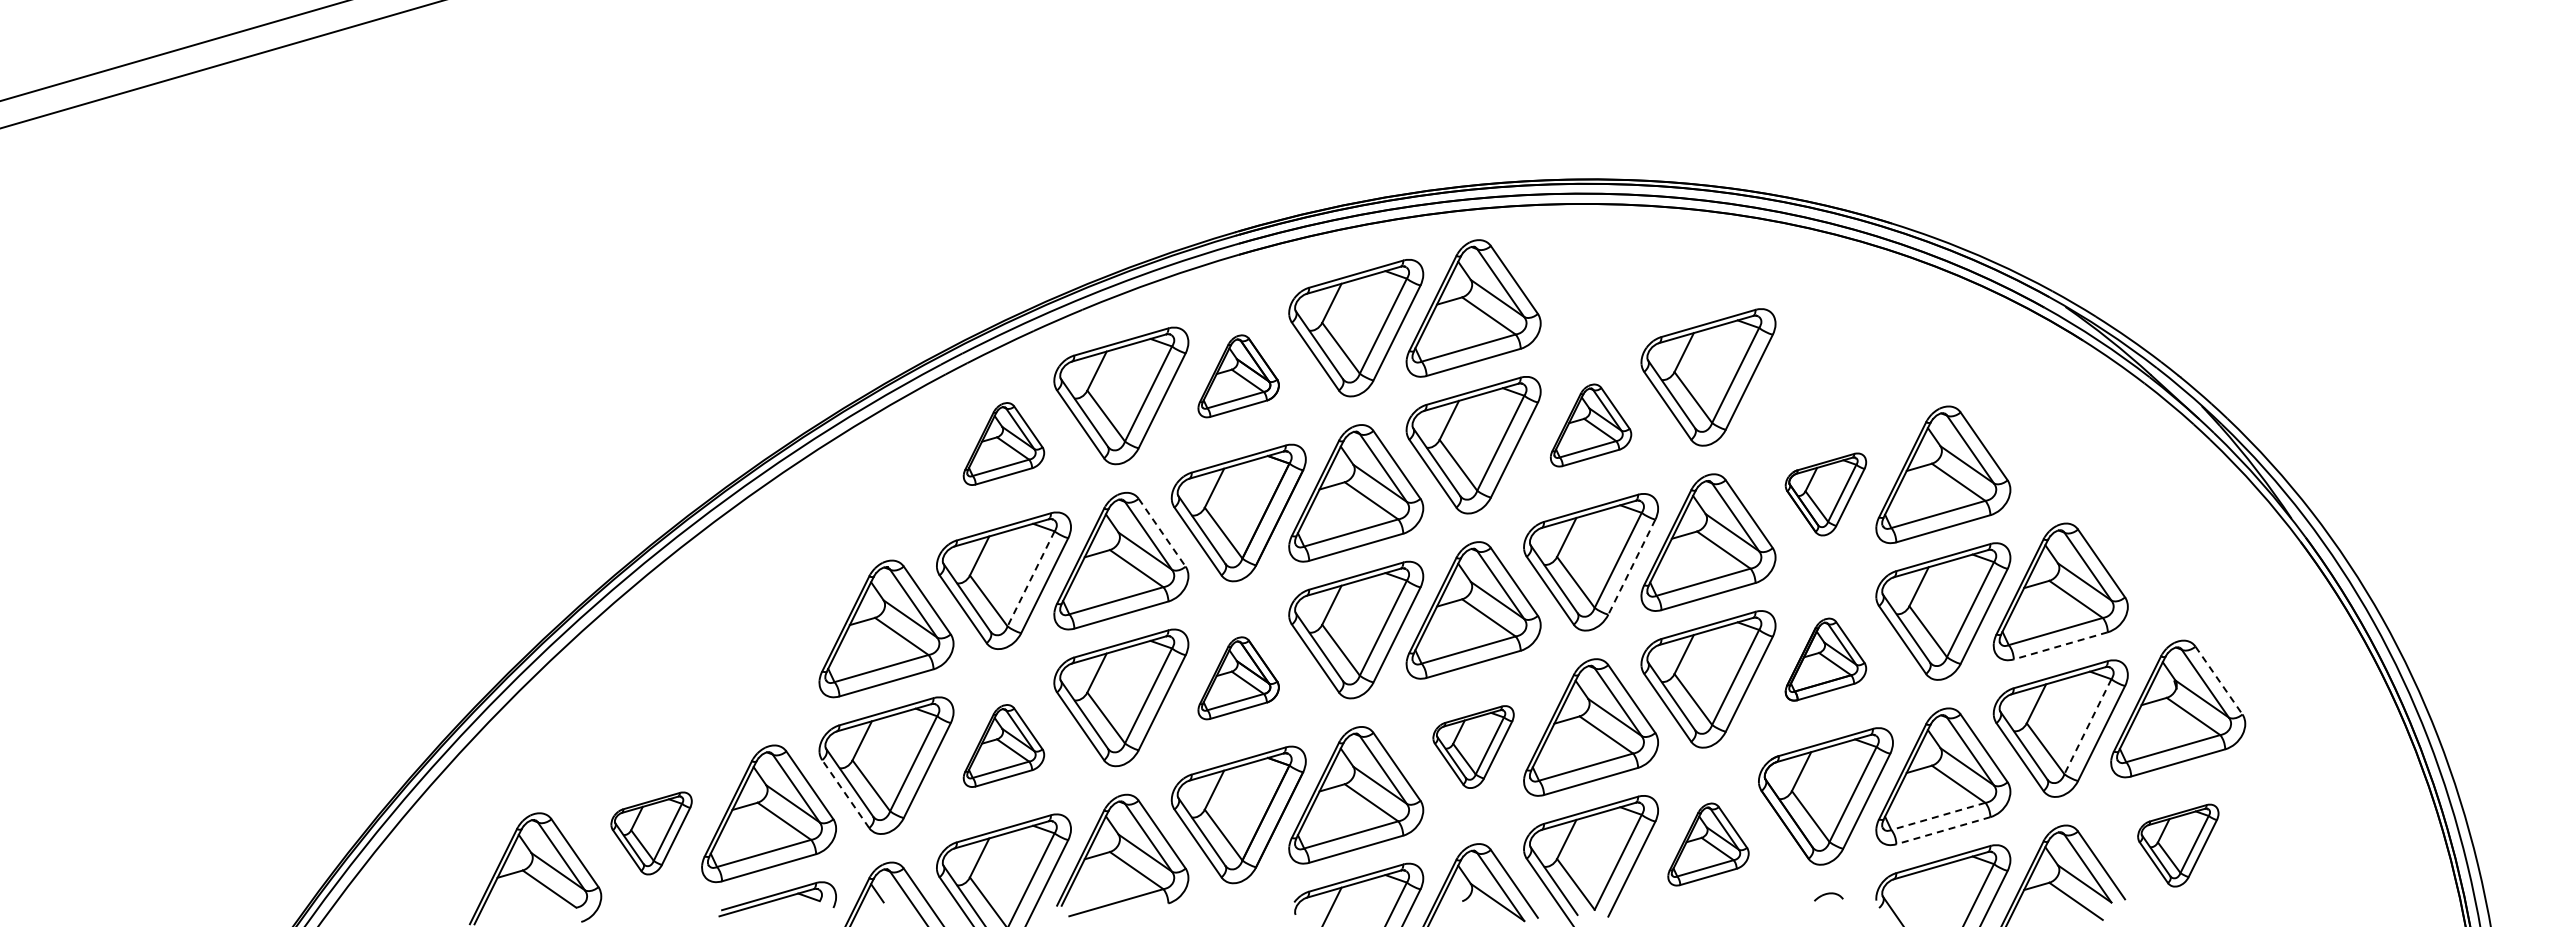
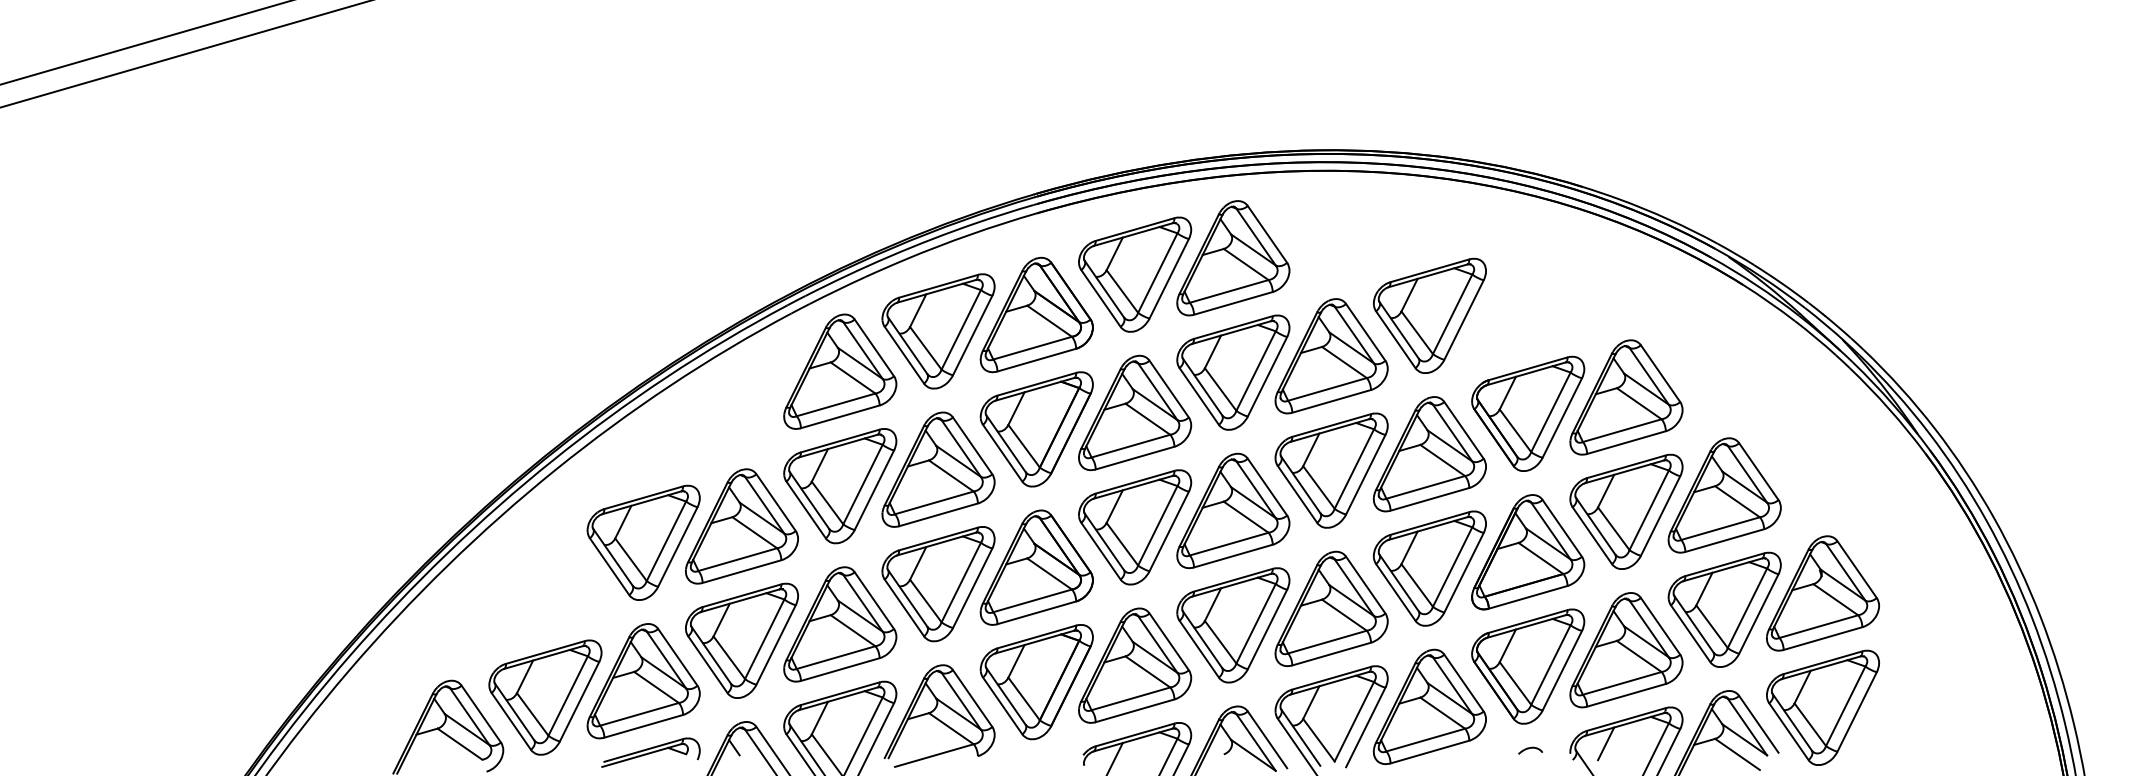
part: (1238, 376) -> (1036, 315), size x1.67
part: (1590, 425) -> (1331, 356), size x1.67
part: (1003, 443) -> (839, 371), size x1.67
part: (1825, 494) -> (1527, 413), size x1.67
line: (1162, 533) -> (972, 446), dashed -> solid
line: (1631, 567) -> (1365, 475), dashed -> solid
line: (1030, 579) -> (862, 485), dashed -> solid
line: (2060, 645) -> (1724, 540), dashed -> solid
part: (768, 648) -> (643, 542), added
part: (1825, 659) -> (1527, 552), size x1.67
part: (1238, 678) -> (1036, 567), size x1.67
line: (2219, 680) -> (1857, 569), dashed -> solid
line: (2087, 726) -> (1747, 608), dashed -> solid
part: (1003, 745) -> (839, 624), size x1.67
part: (1473, 746) -> (1233, 624), size x1.67
line: (845, 793) -> (707, 664), dashed -> solid
line: (1938, 816) -> (1622, 683), dashed -> solid
line: (1943, 830) -> (1626, 695), dashed -> solid
part: (651, 833) -> (545, 697), size x1.67
part: (1708, 844) -> (1429, 706), size x1.67
part: (2178, 845) -> (1823, 707), size x1.67
line: (1918, 888) -> (1605, 743), added

